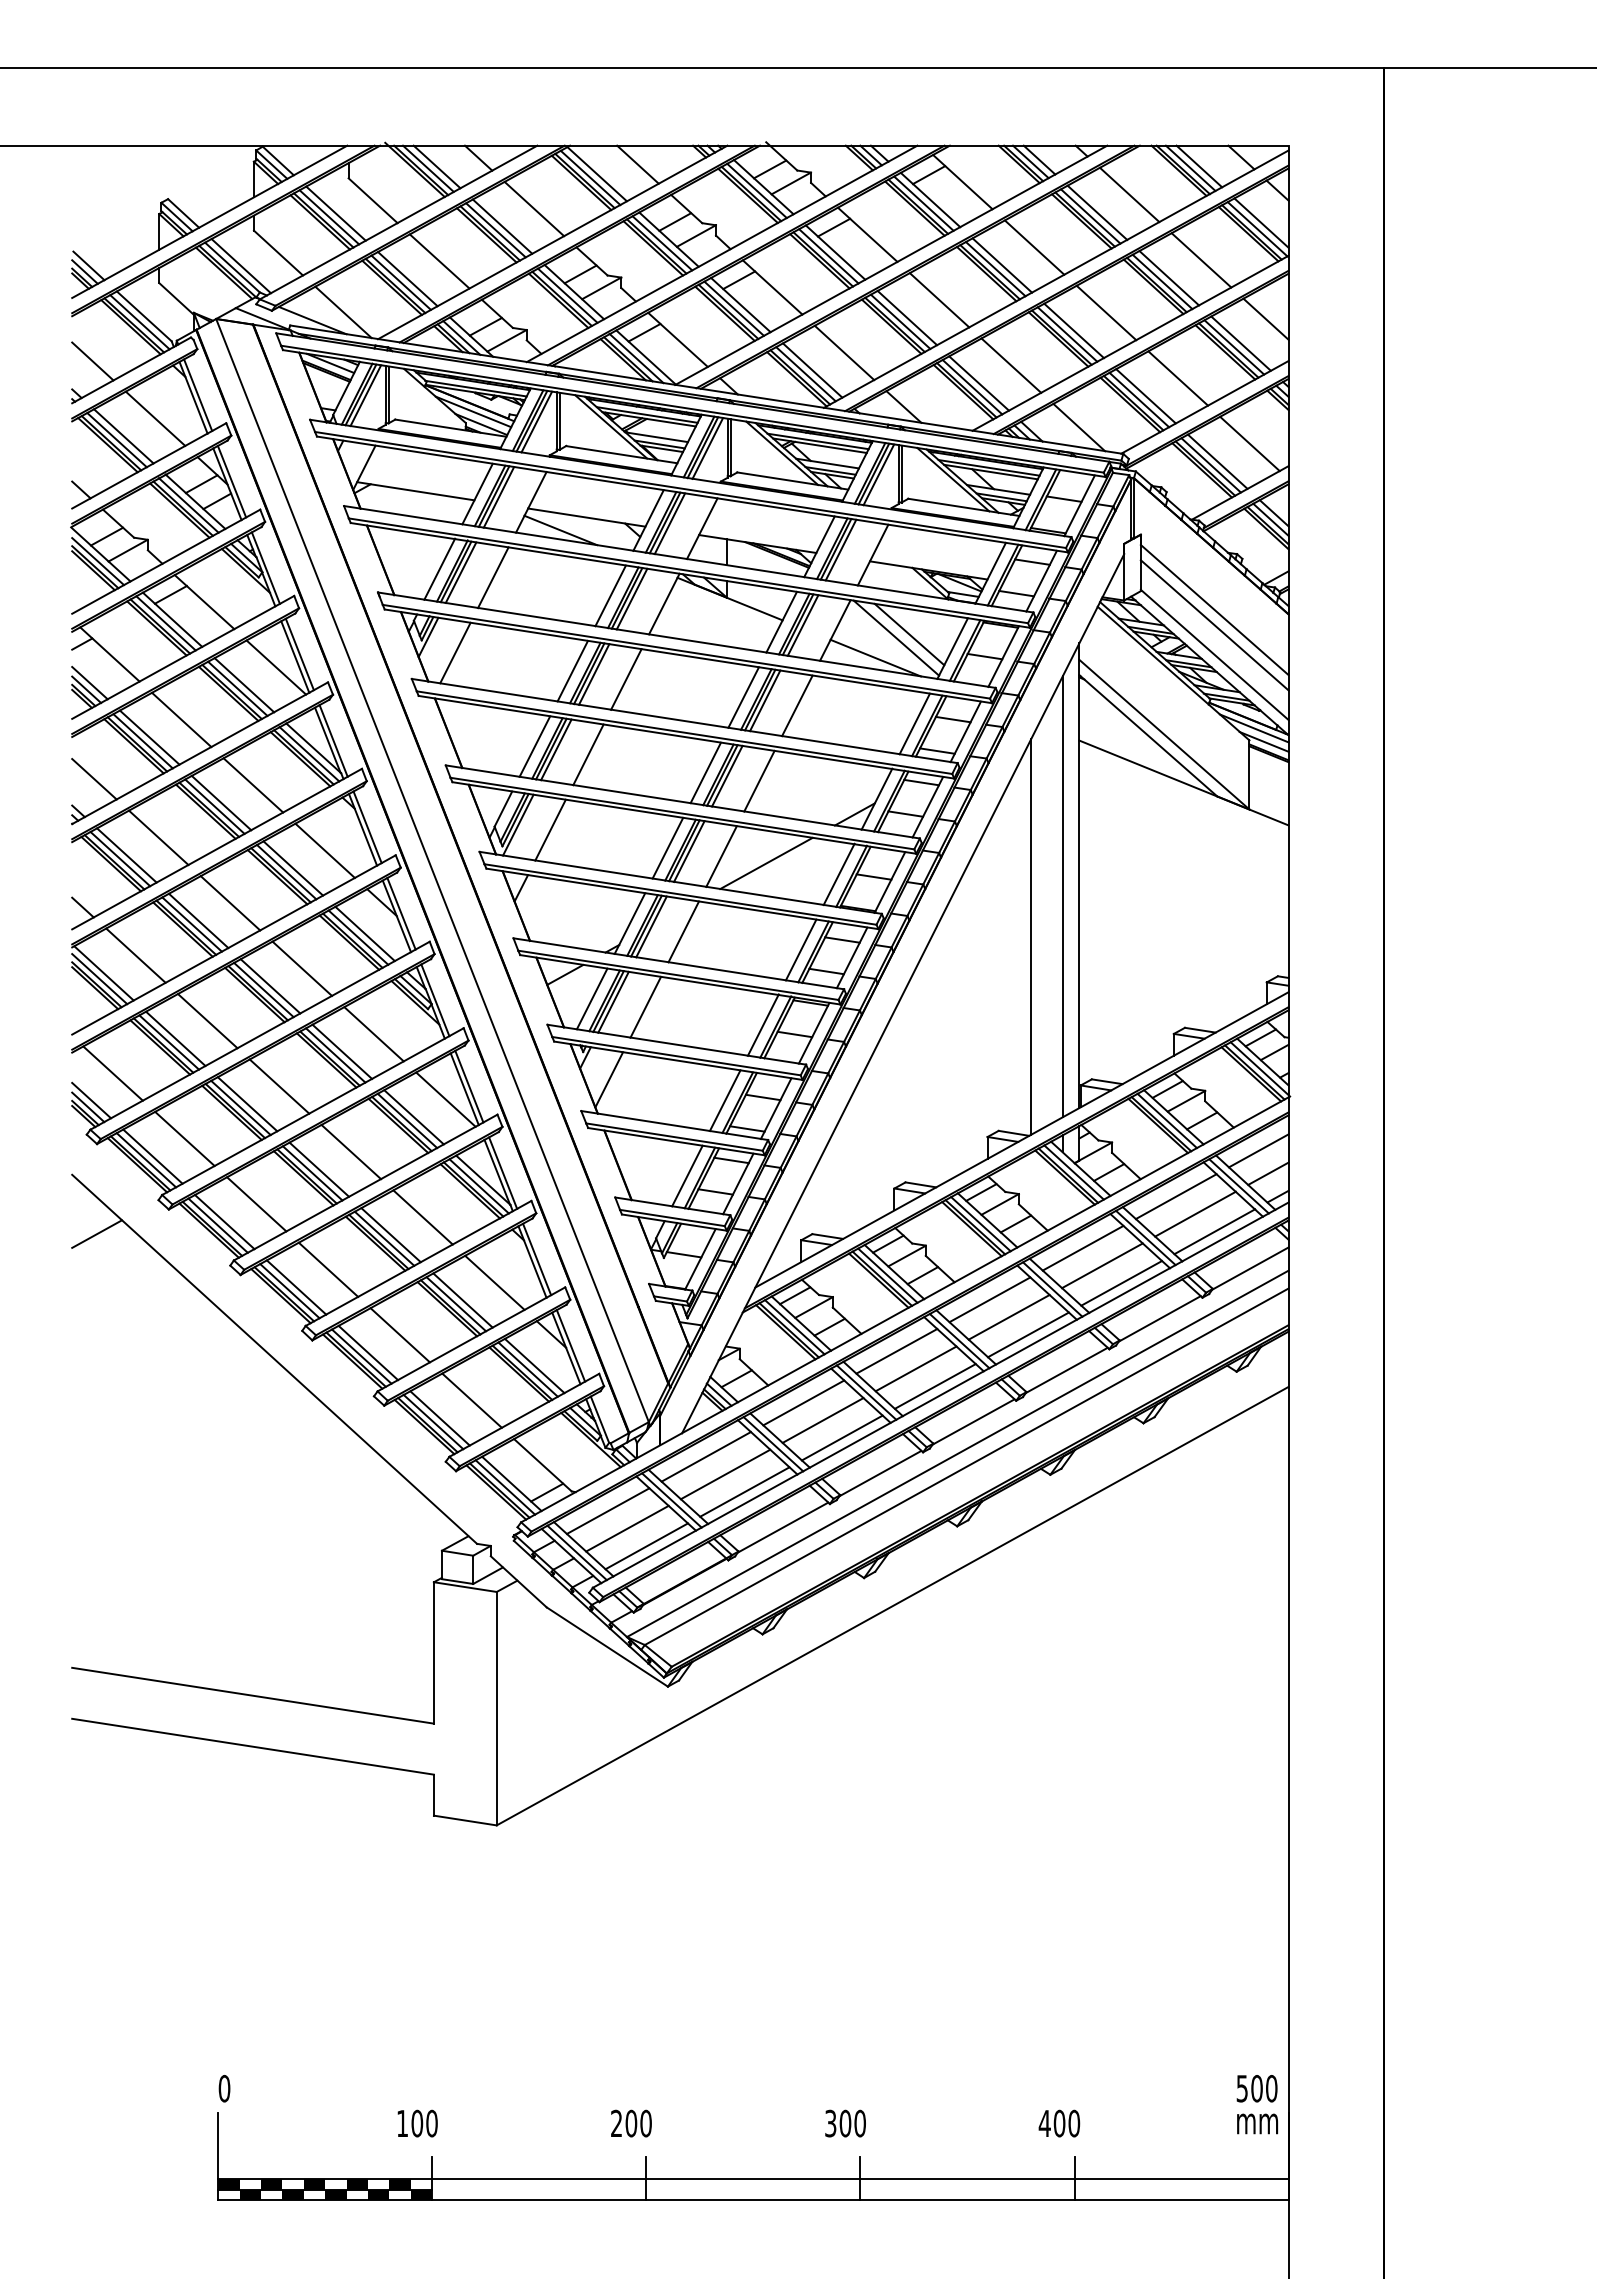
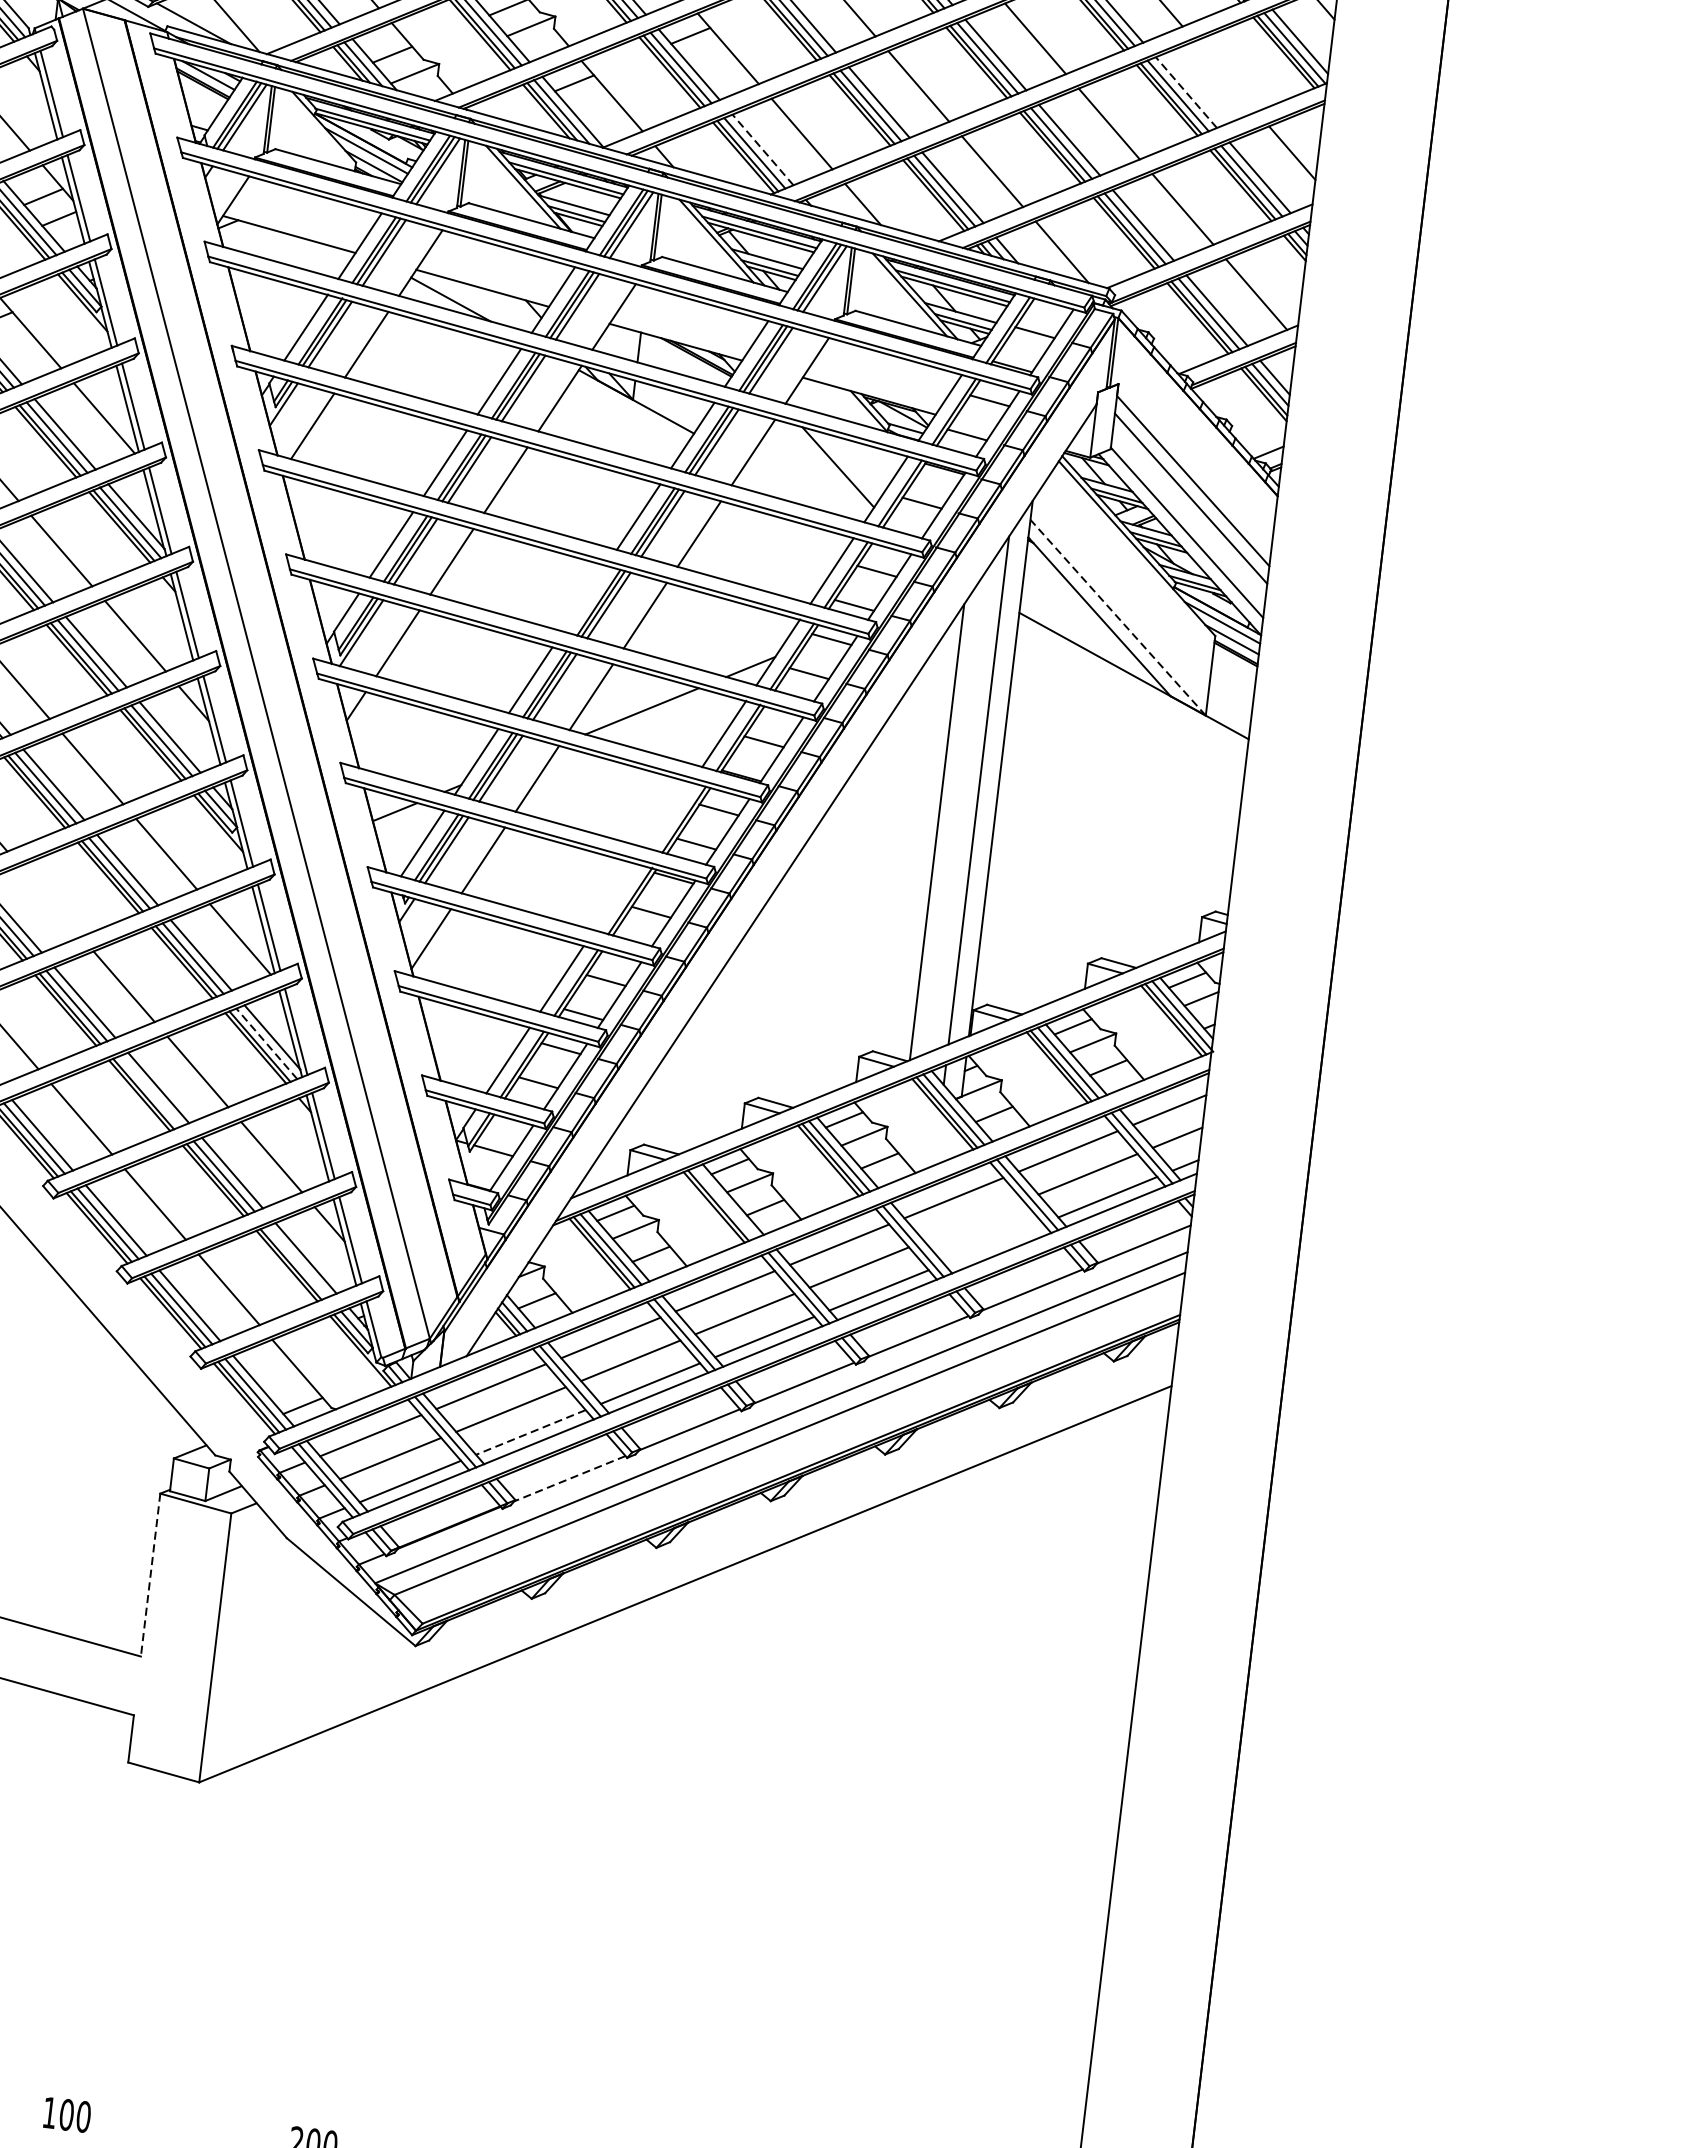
line: (1201, 260) -> (1225, 76), removed
line: (1168, 277) -> (1185, 91), solid -> dashed
line: (812, 370) -> (762, 149), solid -> dashed
line: (896, 637) -> (822, 468), removed
line: (875, 657) -> (795, 489), removed
line: (1164, 734) -> (1118, 617), solid -> dashed
line: (705, 772) -> (584, 598), removed
line: (800, 949) -> (669, 815), removed
line: (762, 1024) -> (615, 896), removed
line: (279, 1086) -> (50, 901), removed
line: (478, 1186) -> (266, 1043), solid -> dashed
line: (384, 1238) -> (150, 1090), removed
line: (1102, 1265) -> (973, 1220), removed
line: (887, 1275) -> (724, 1202), removed
line: (1121, 1283) -> (993, 1243), removed
line: (527, 1369) -> (297, 1261), removed
line: (744, 1492) -> (530, 1432), solid -> dashed
line: (783, 1527) -> (570, 1478), solid -> dashed
line: (433, 1652) -> (150, 1574), solid -> dashed

